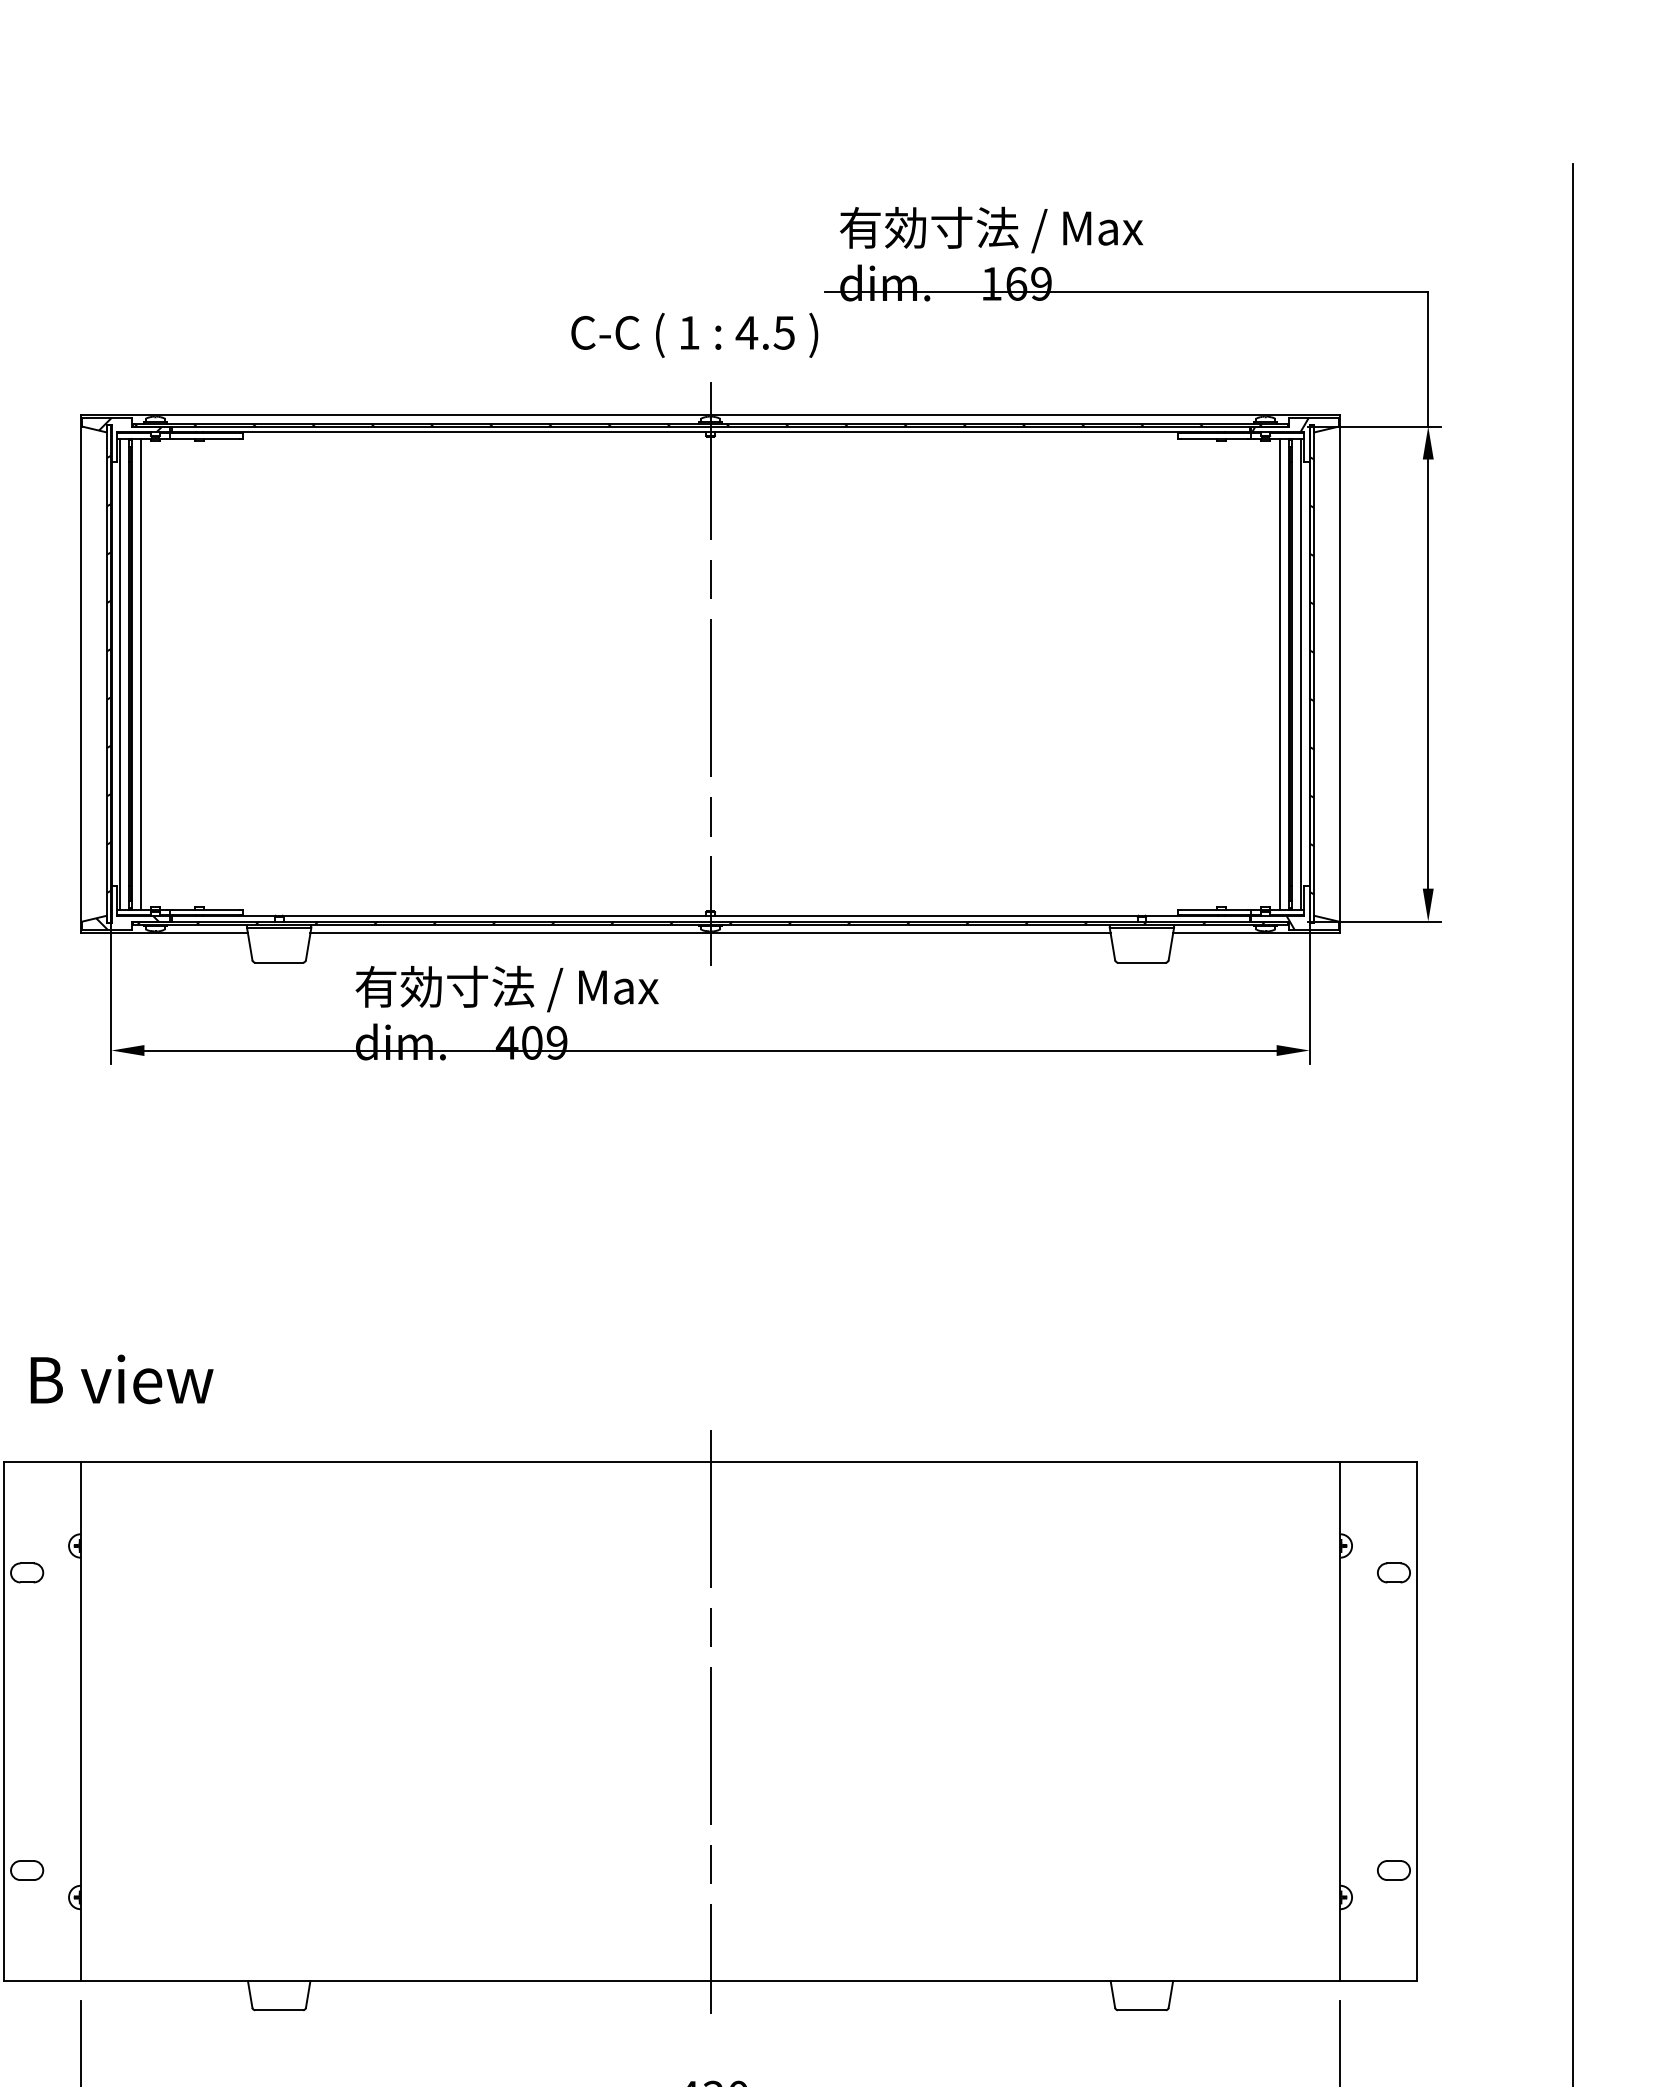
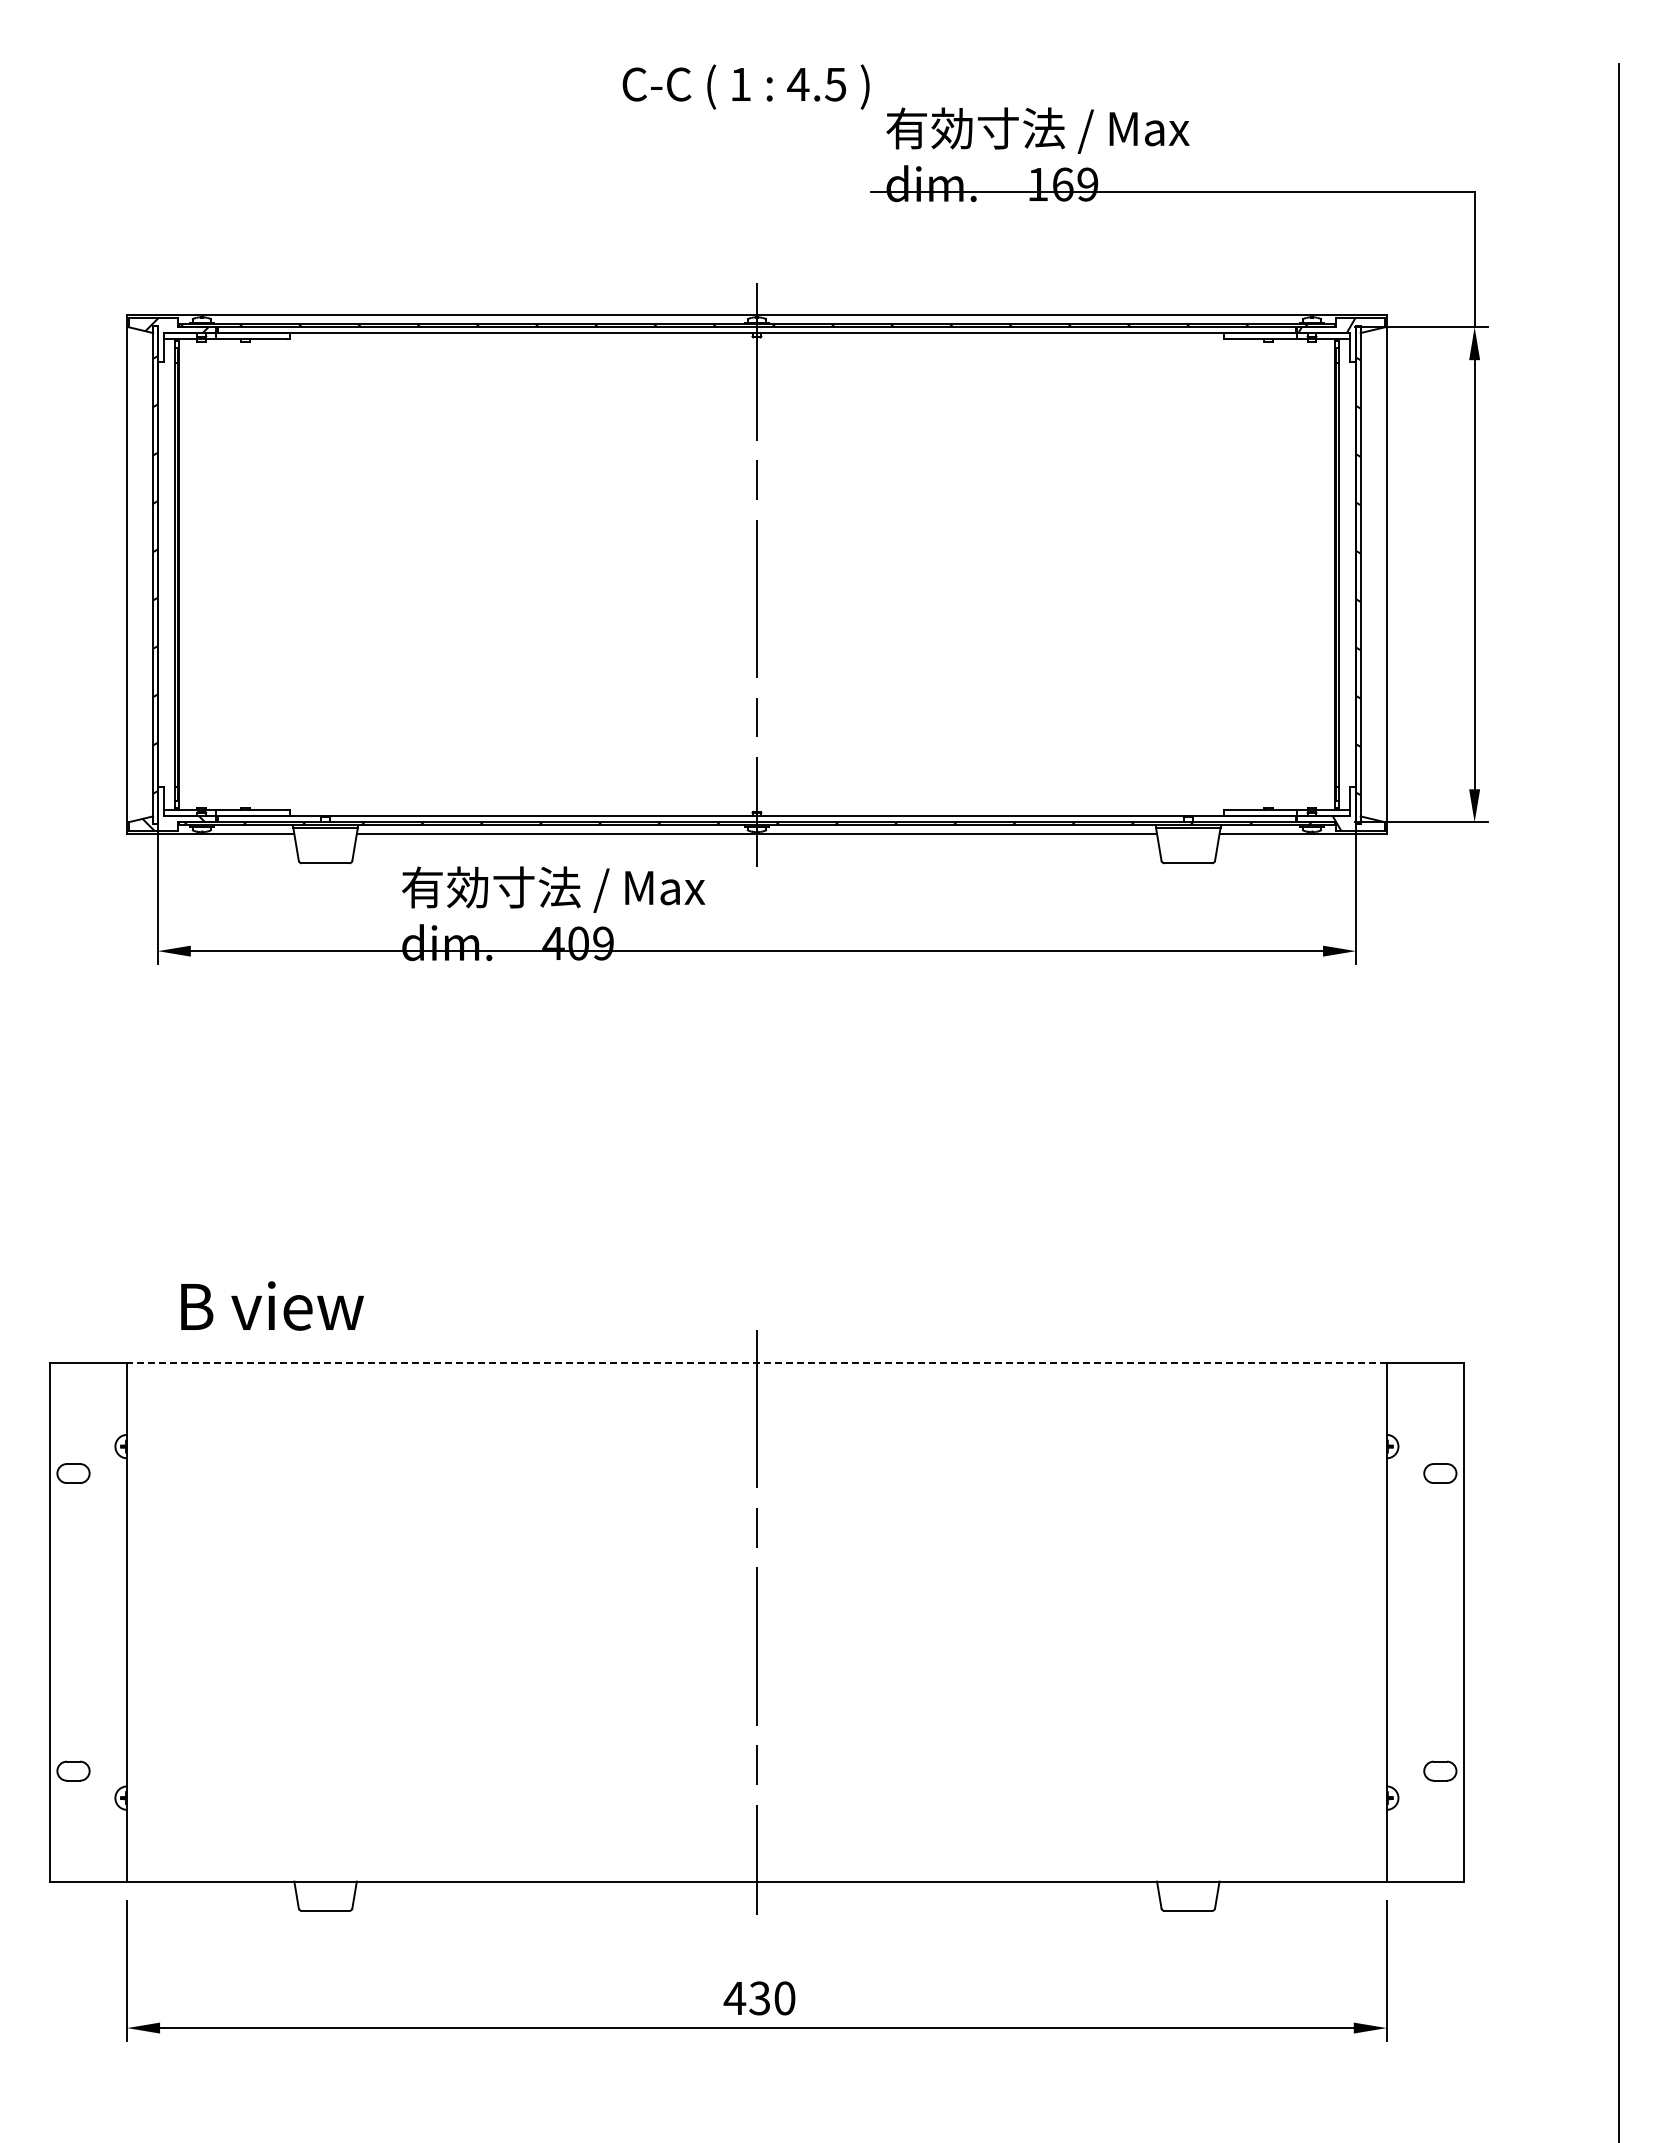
text: (694, 334) -> (745, 86), moved
line: (120, 673) -> (166, 574), removed
line: (141, 673) -> (187, 574), removed
line: (1280, 673) -> (1326, 574), removed
line: (1301, 673) -> (1347, 574), removed
text: (122, 1378) -> (272, 1305), moved
line: (710, 1462) -> (756, 1363), solid -> dashed

